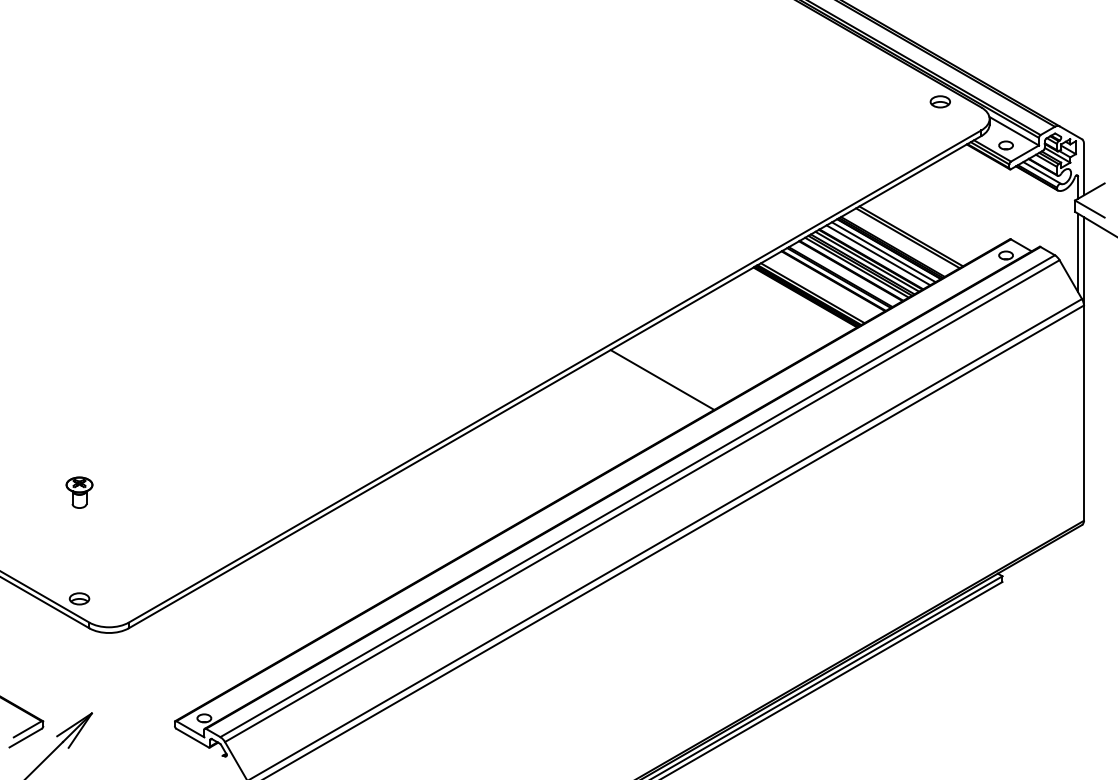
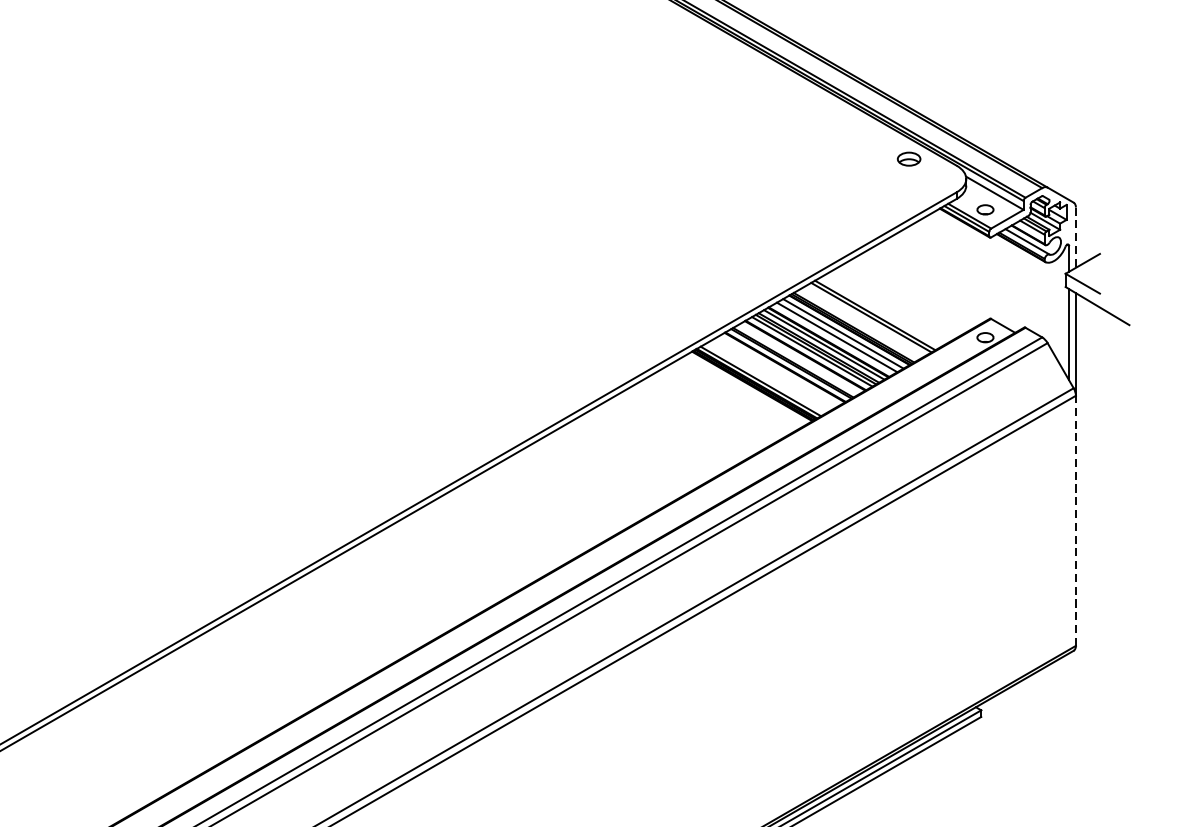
line: (1083, 169) -> (1075, 237), solid -> dashed
line: (662, 379) -> (586, 481), removed
line: (1083, 413) -> (1075, 521), solid -> dashed

